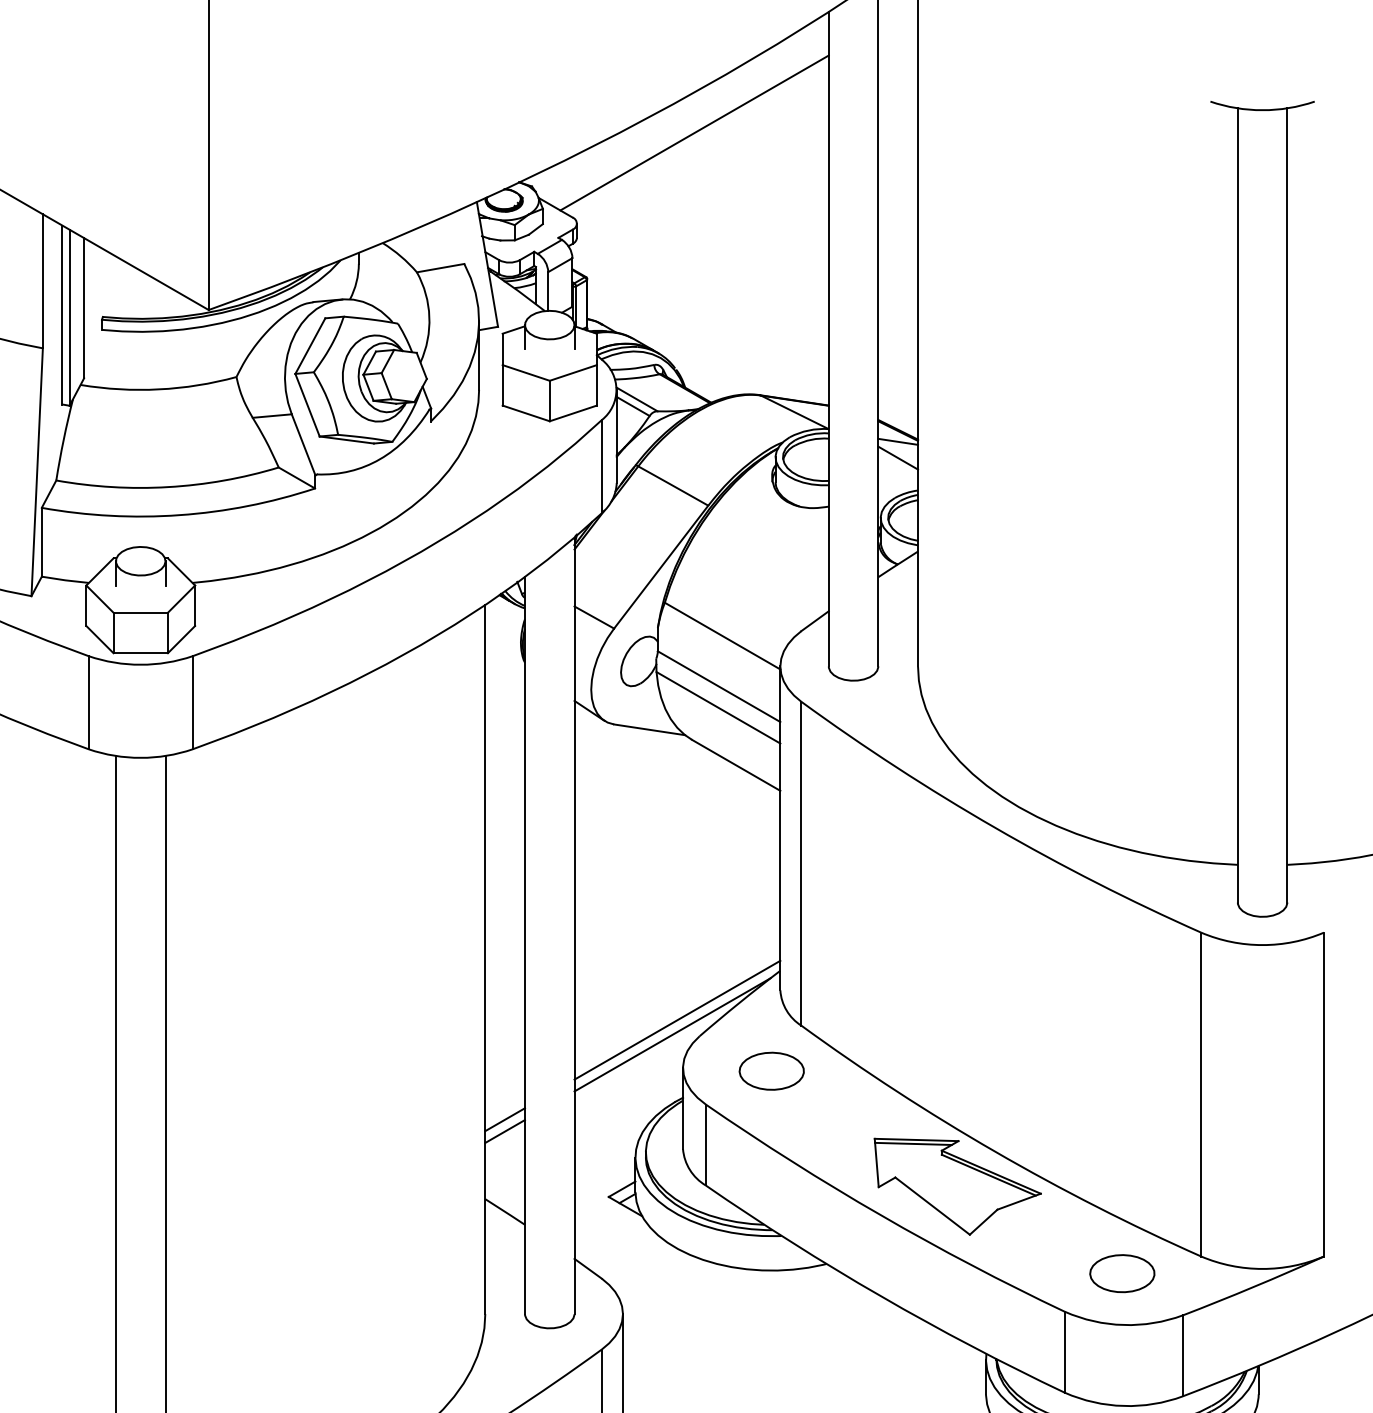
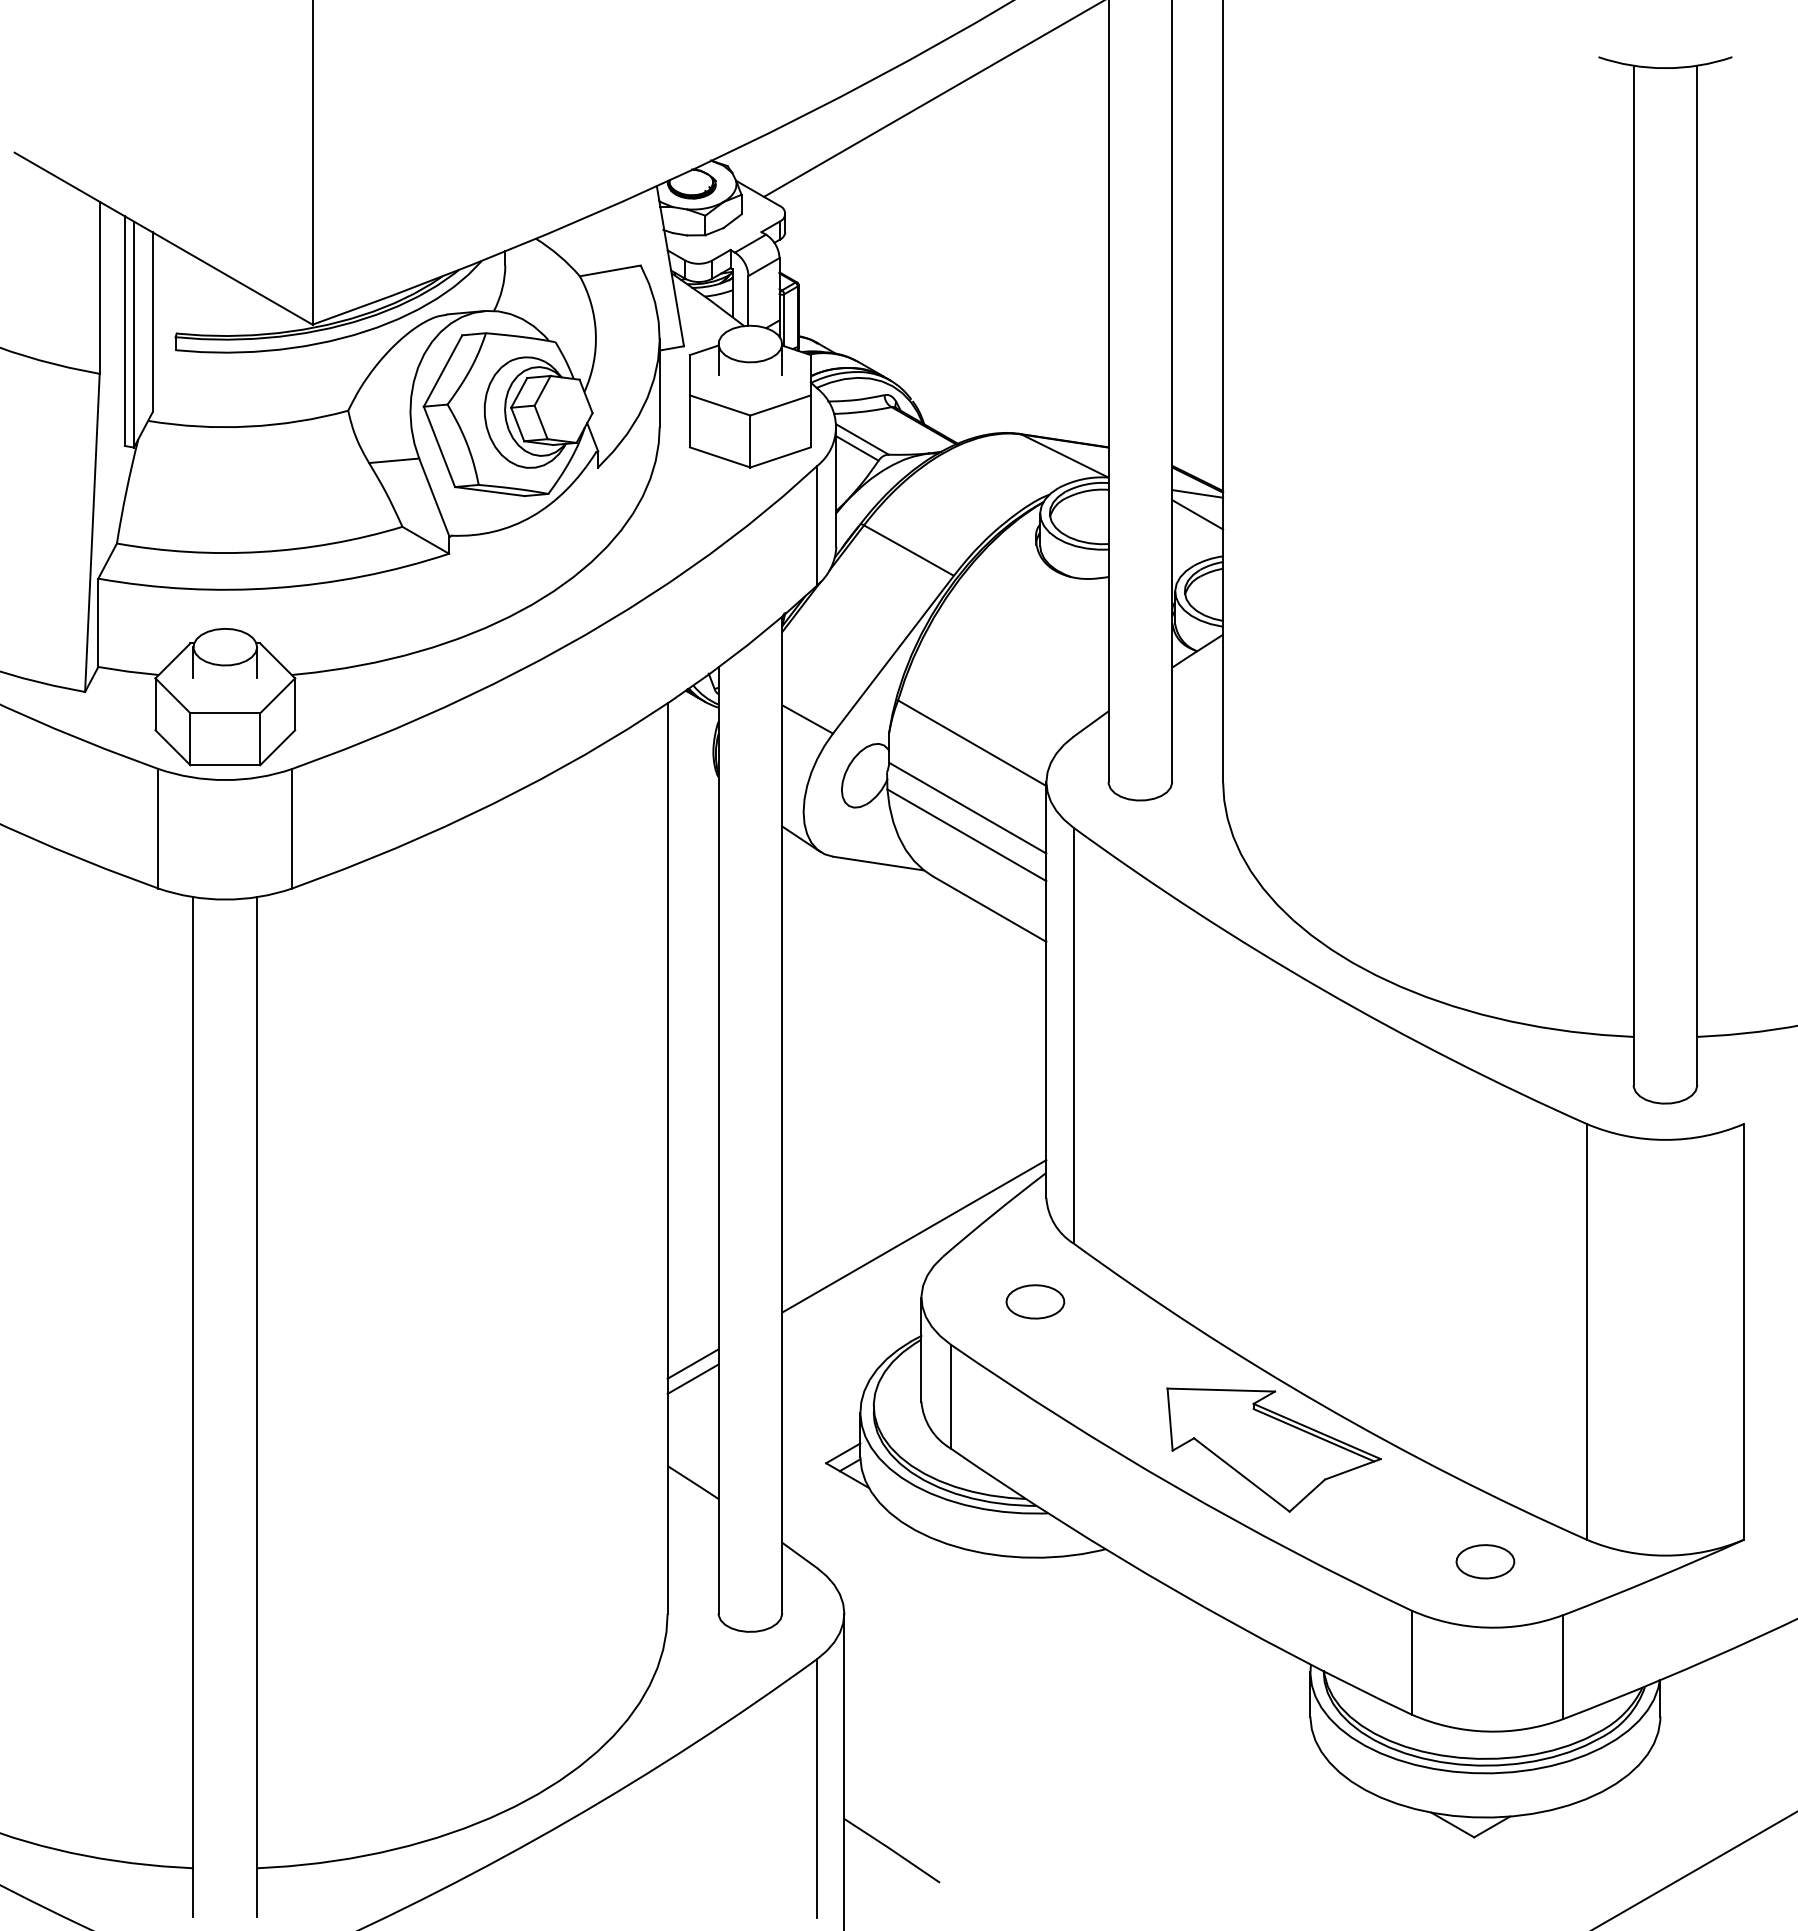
line: (672, 1034) -> (907, 1254), removed
part: (771, 1070) -> (1035, 1301), size x0.7
line: (913, 1143) -> (1217, 1394), removed
part: (1122, 1273) -> (1485, 1561), size x0.7

